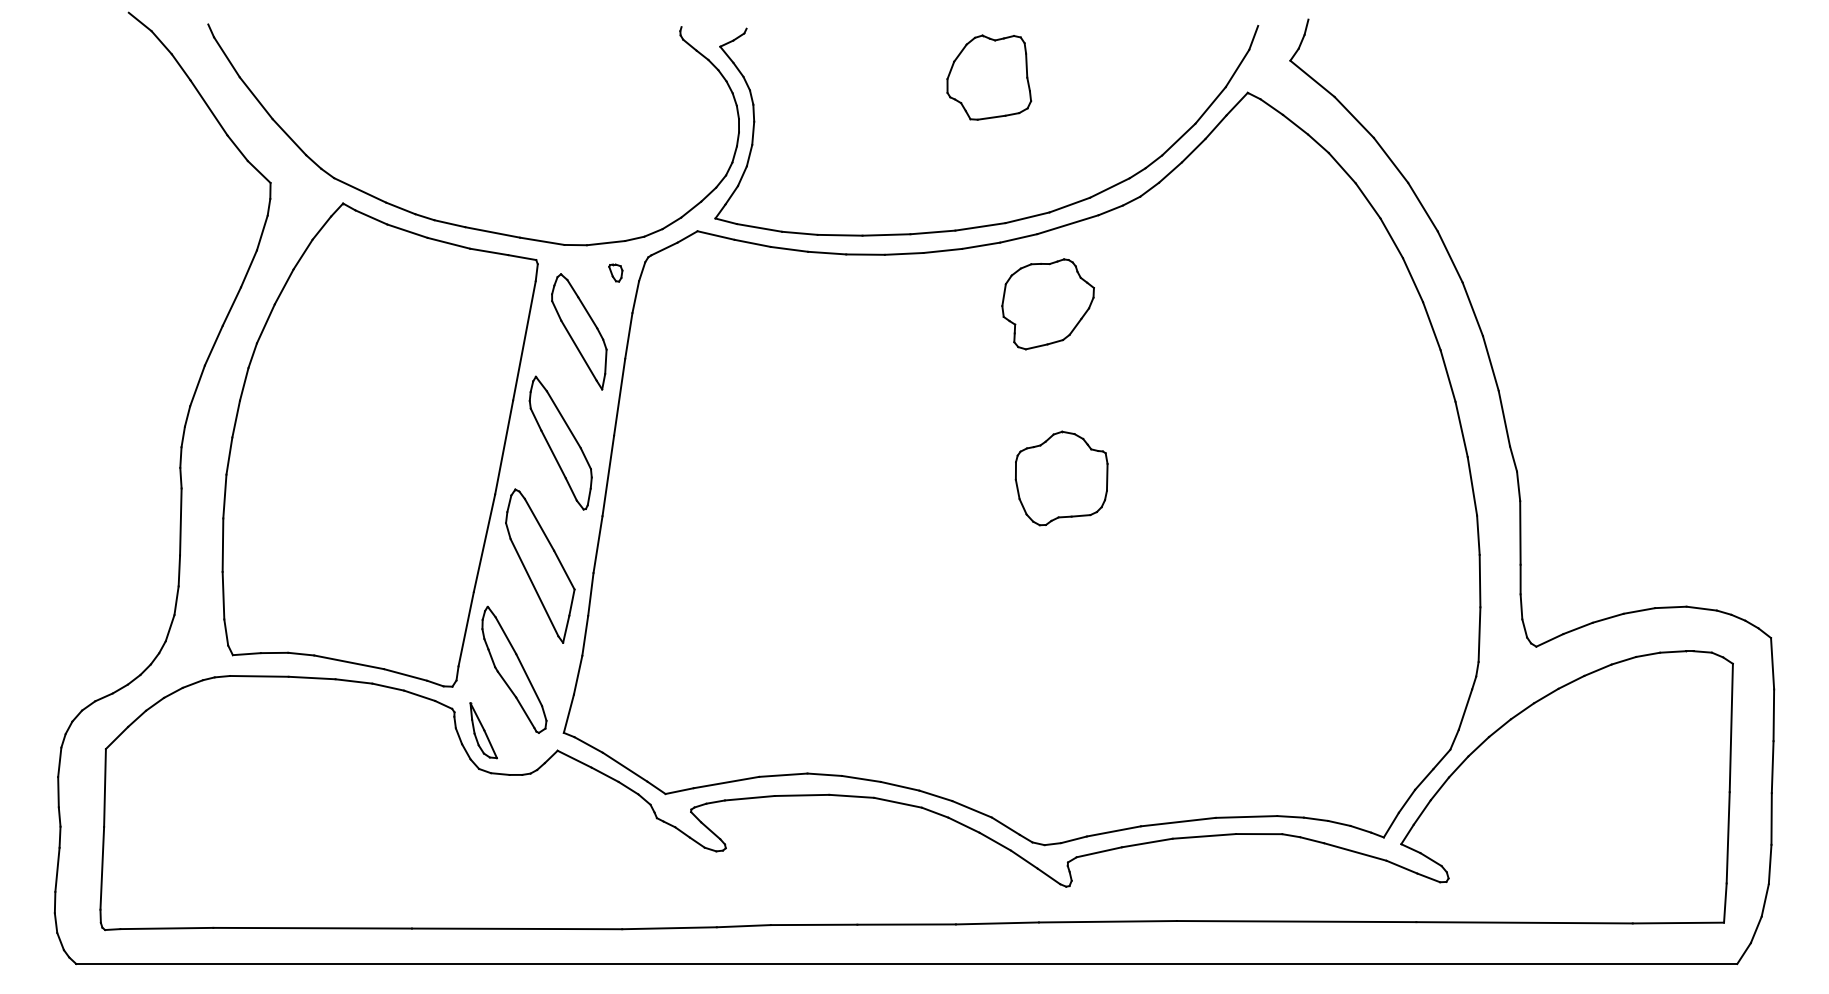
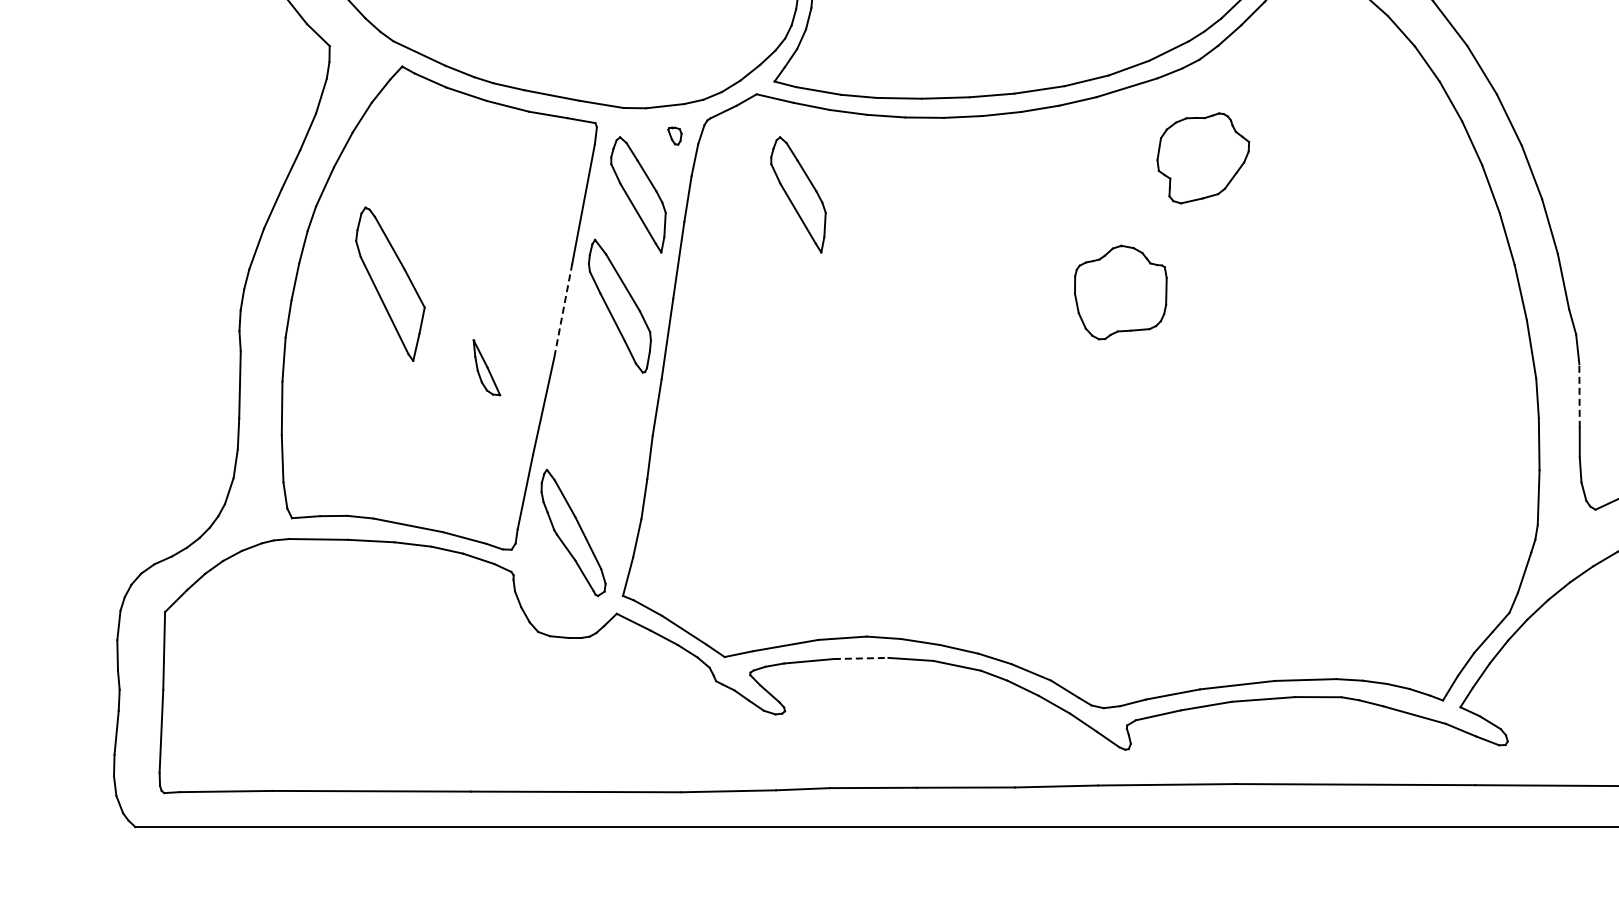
part: (1047, 304) -> (1202, 158), moved
part: (739, 331) -> (798, 194), added
line: (504, 447) -> (563, 310), solid -> dashed
part: (1061, 478) -> (1120, 292), moved
line: (1520, 532) -> (1579, 395), solid -> dashed
part: (540, 565) -> (390, 283), moved
part: (483, 730) -> (486, 367), moved
line: (802, 795) -> (861, 658), solid -> dashed

